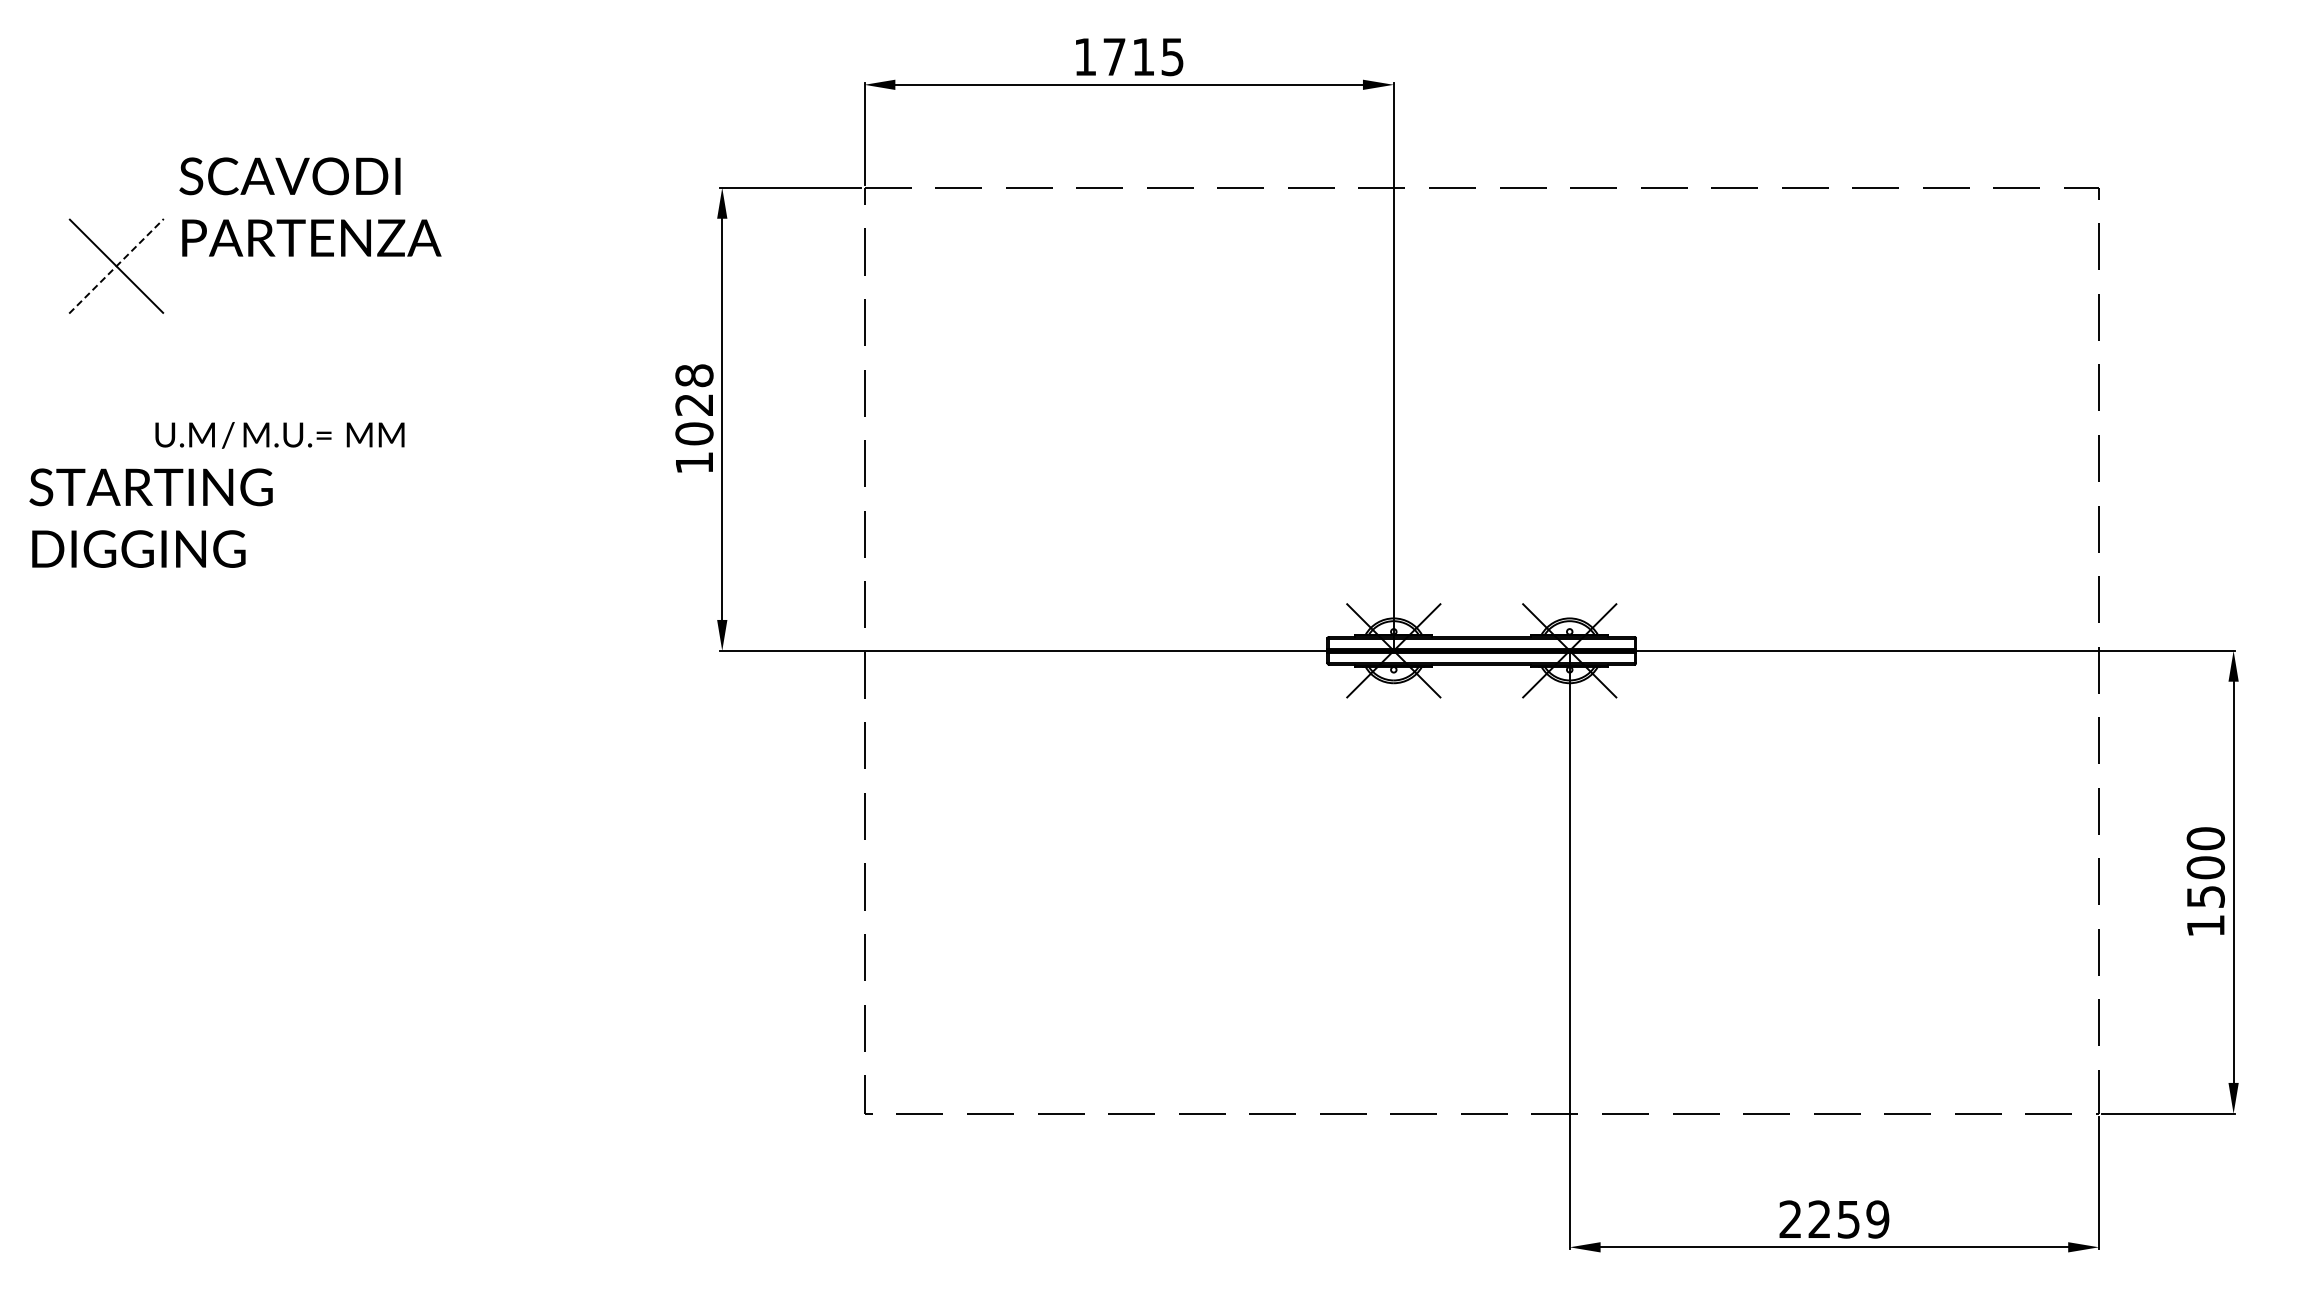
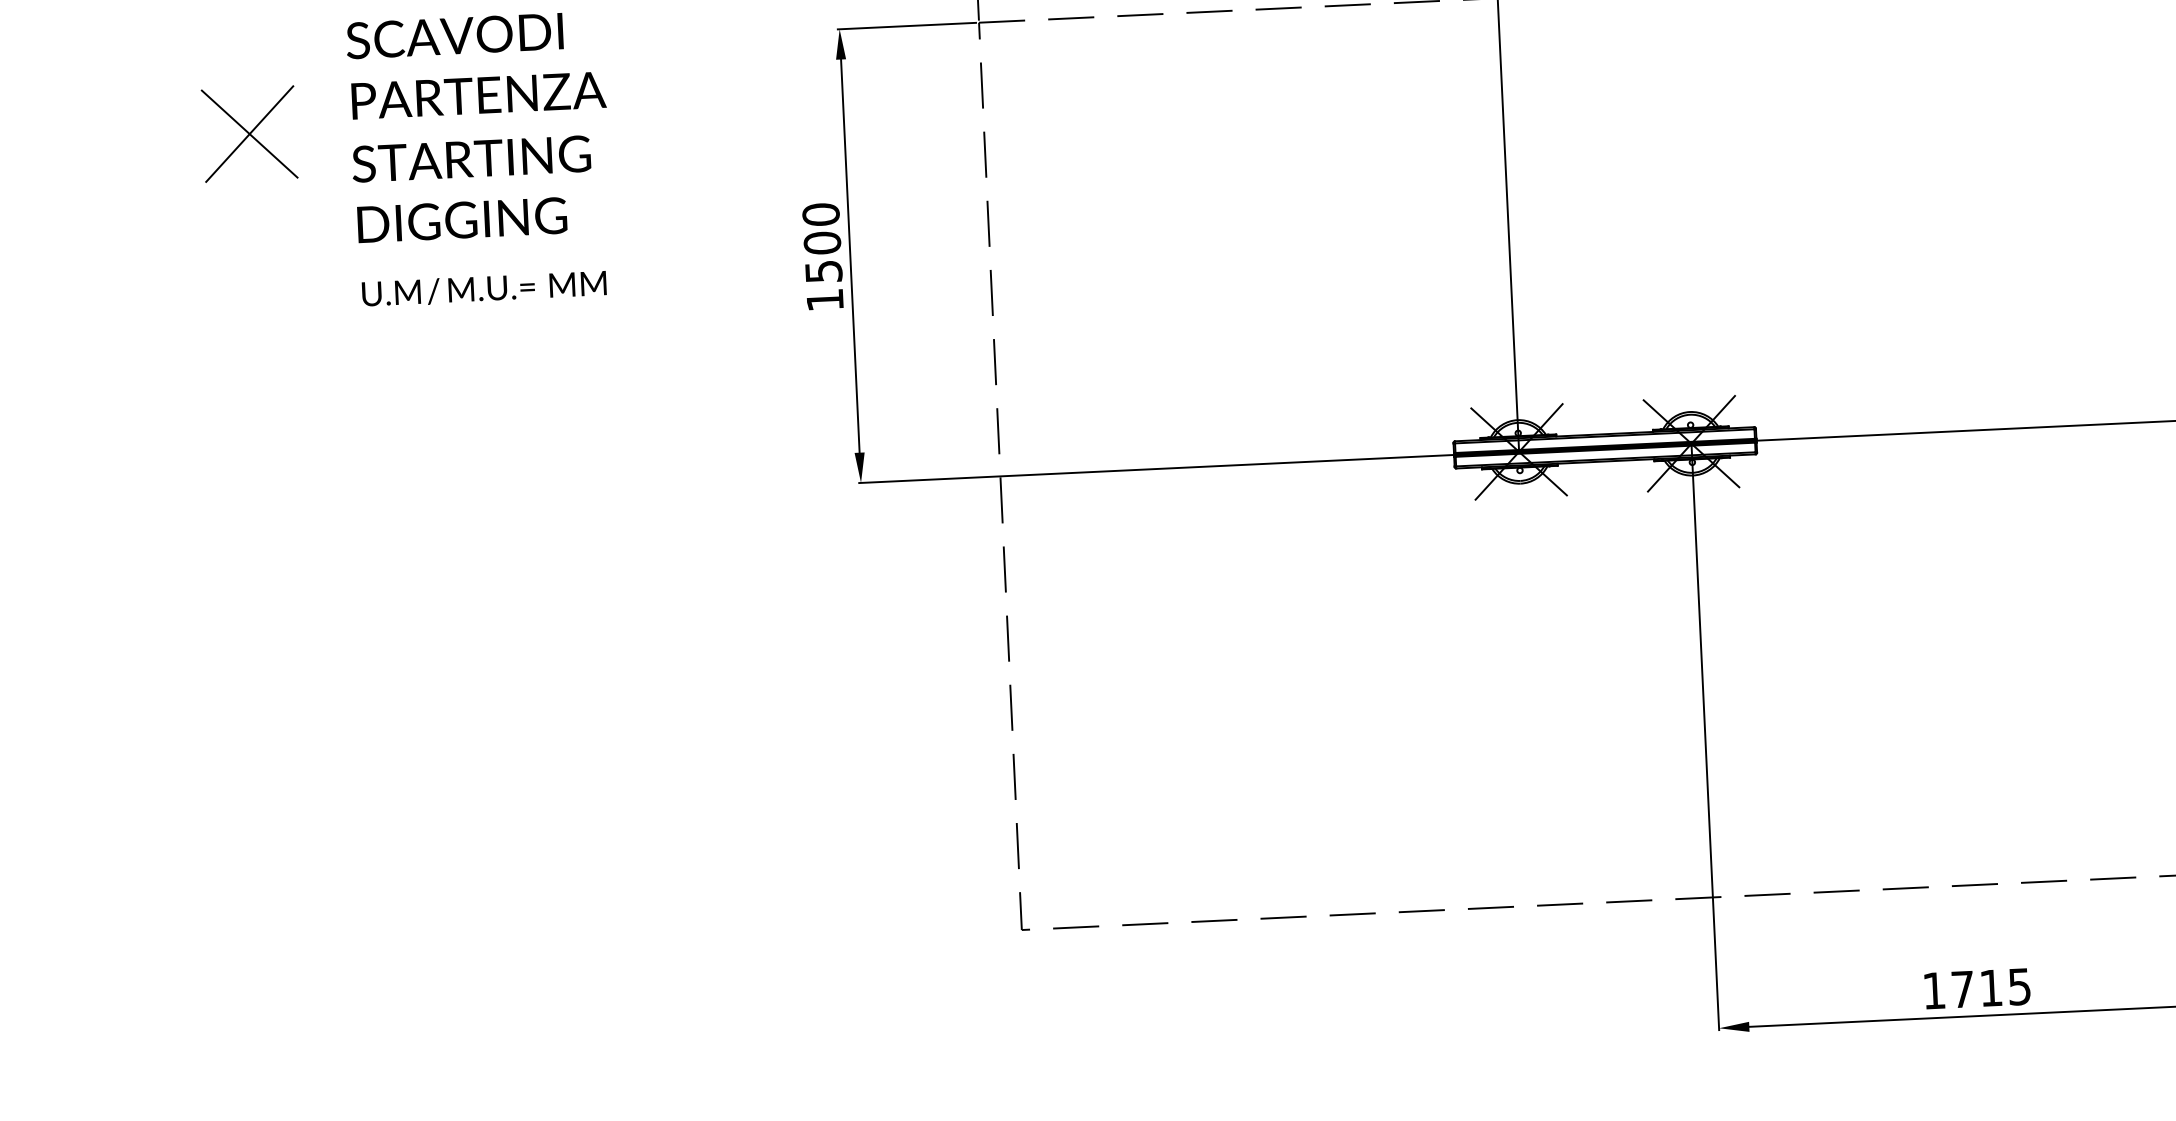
text: (310, 206) -> (476, 64), moved
line: (116, 266) -> (249, 134), dashed -> solid
text: (694, 404) -> (822, 242), 1028 -> 1500
text: (279, 435) -> (483, 289), moved
text: (150, 517) -> (472, 188), moved
text: (1834, 1219) -> (1977, 988), 2259 -> 1715

